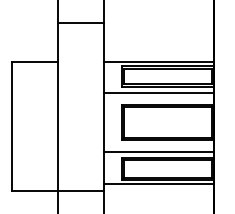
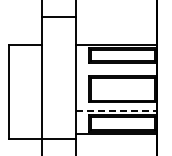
line: (157, 92) -> (115, 67), removed
line: (159, 151) -> (116, 110), solid -> dashed

